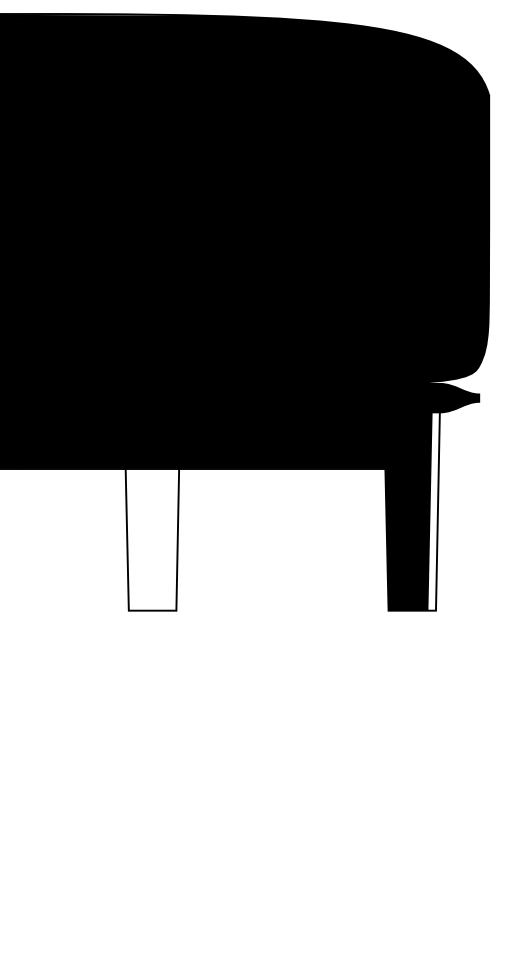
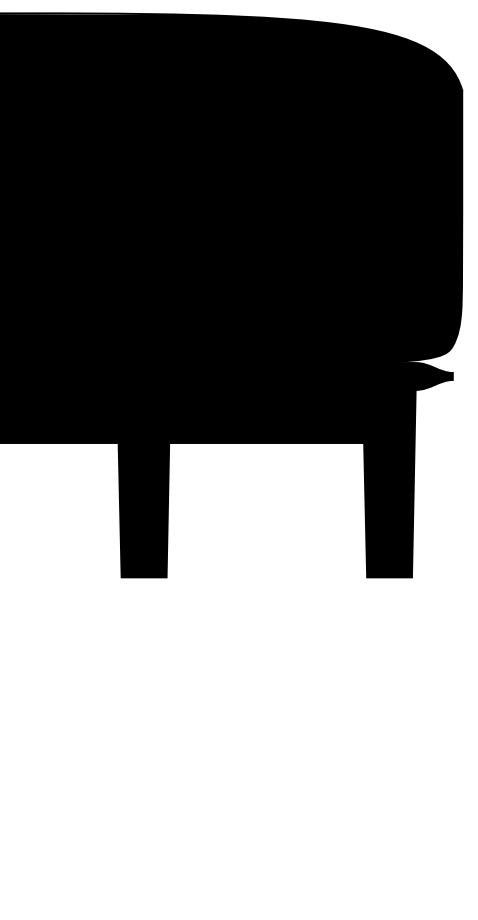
fill: (433, 511) -> (409, 483), added
fill: (151, 539) -> (143, 510), added

